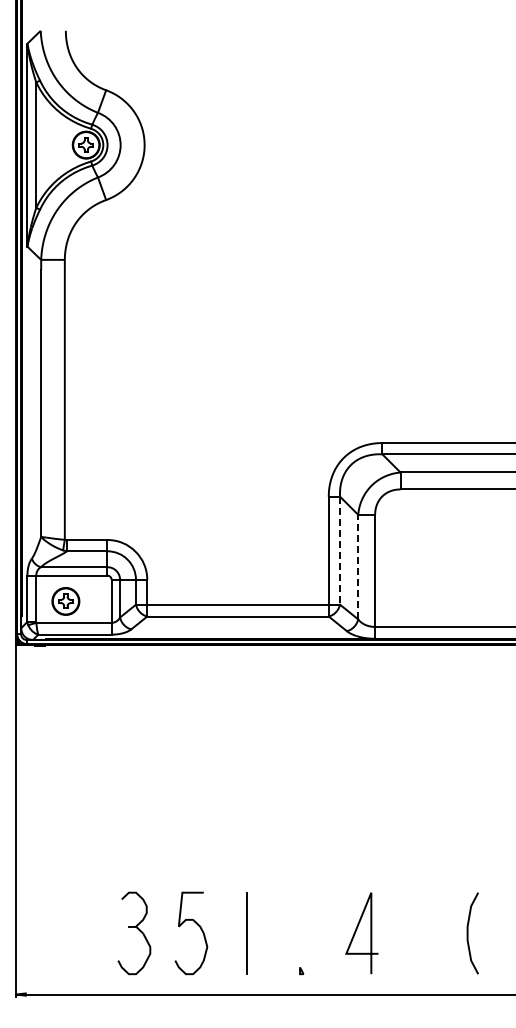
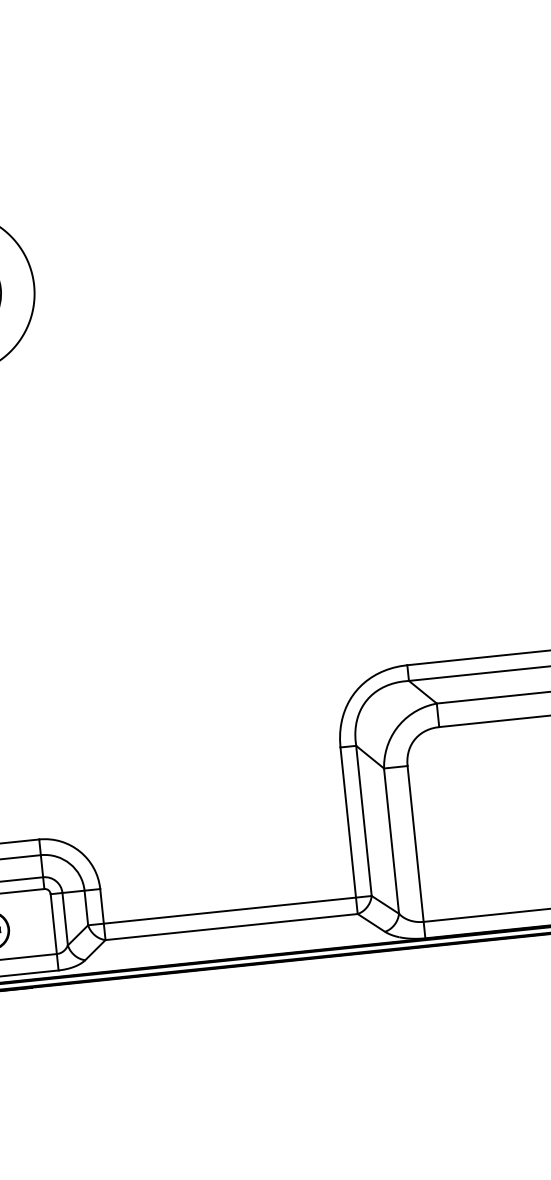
line: (340, 551) -> (364, 821), dashed -> solid
line: (358, 566) -> (391, 840), dashed -> solid

